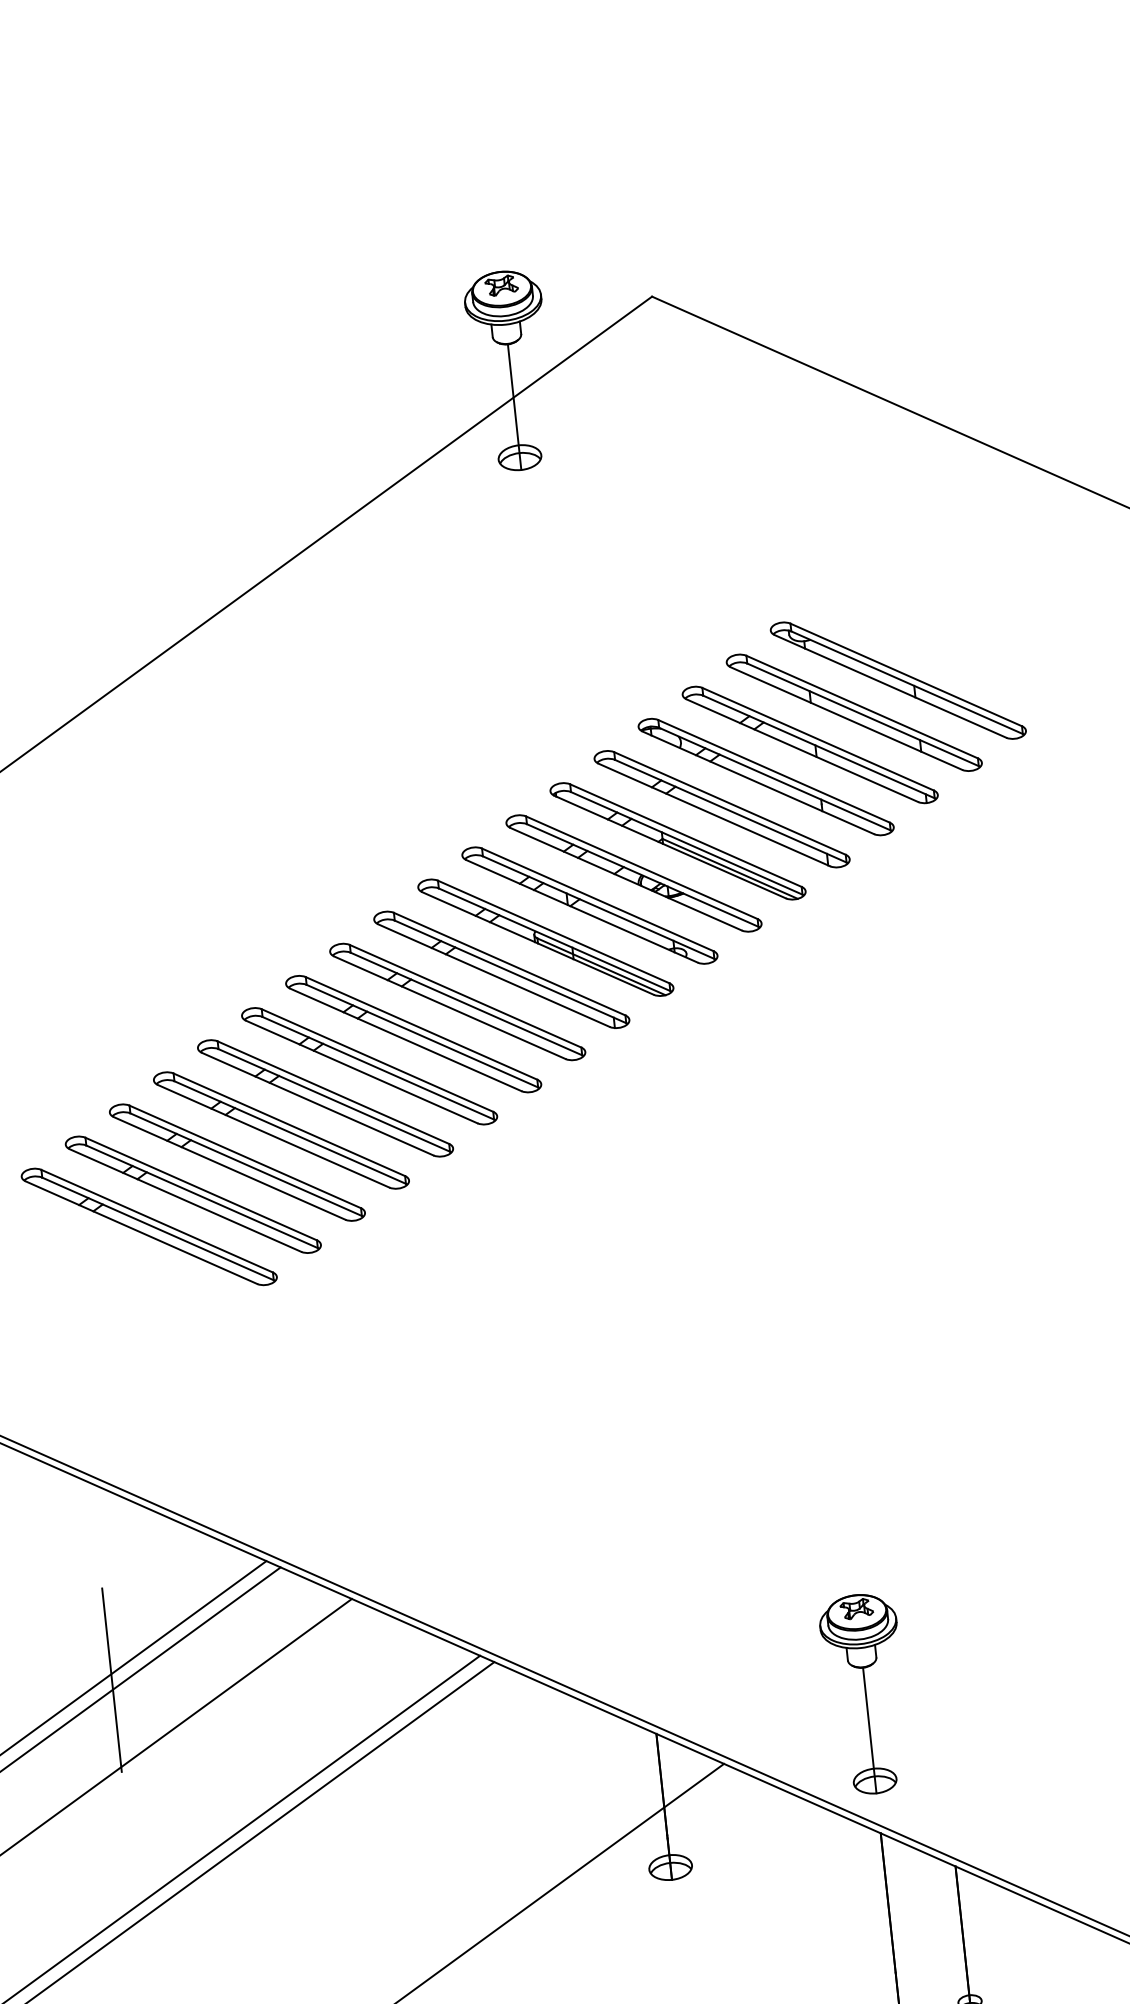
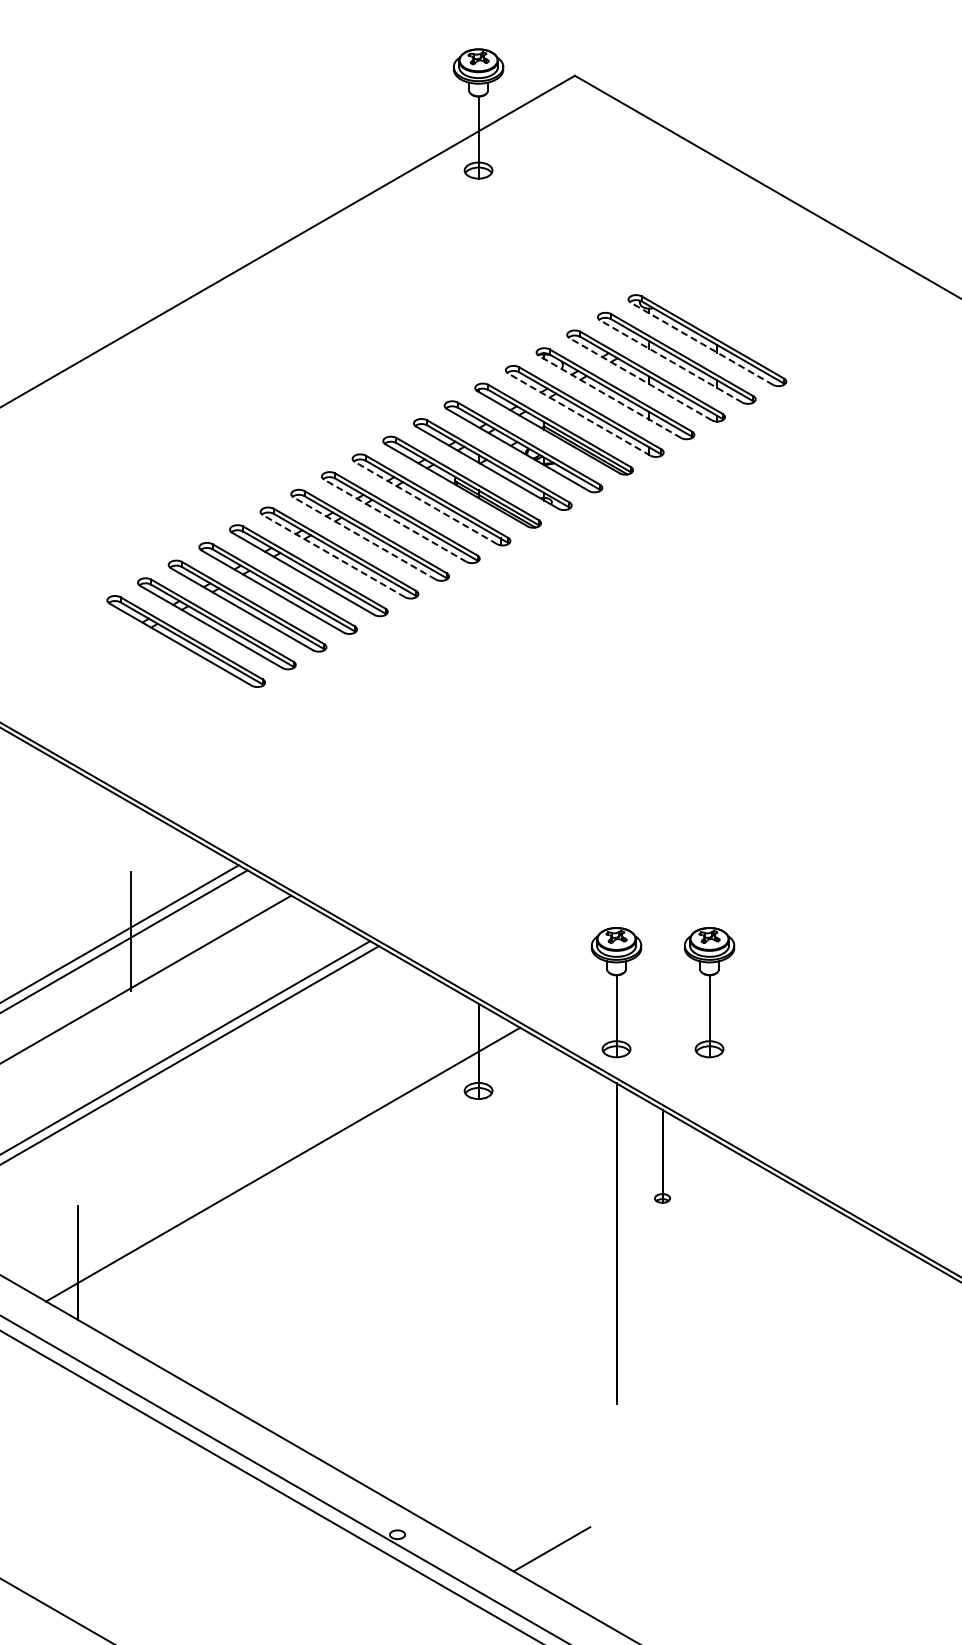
line: (889, 686) -> (701, 343), solid -> dashed
line: (845, 718) -> (670, 361), solid -> dashed
line: (802, 749) -> (640, 378), solid -> dashed
line: (757, 782) -> (609, 396), solid -> dashed
line: (712, 814) -> (578, 414), solid -> dashed
line: (493, 974) -> (425, 502), solid -> dashed
line: (448, 1007) -> (394, 520), solid -> dashed
line: (405, 1039) -> (364, 538), solid -> dashed
line: (360, 1071) -> (333, 555), solid -> dashed
part: (1008, 1678) -> (709, 992), added

